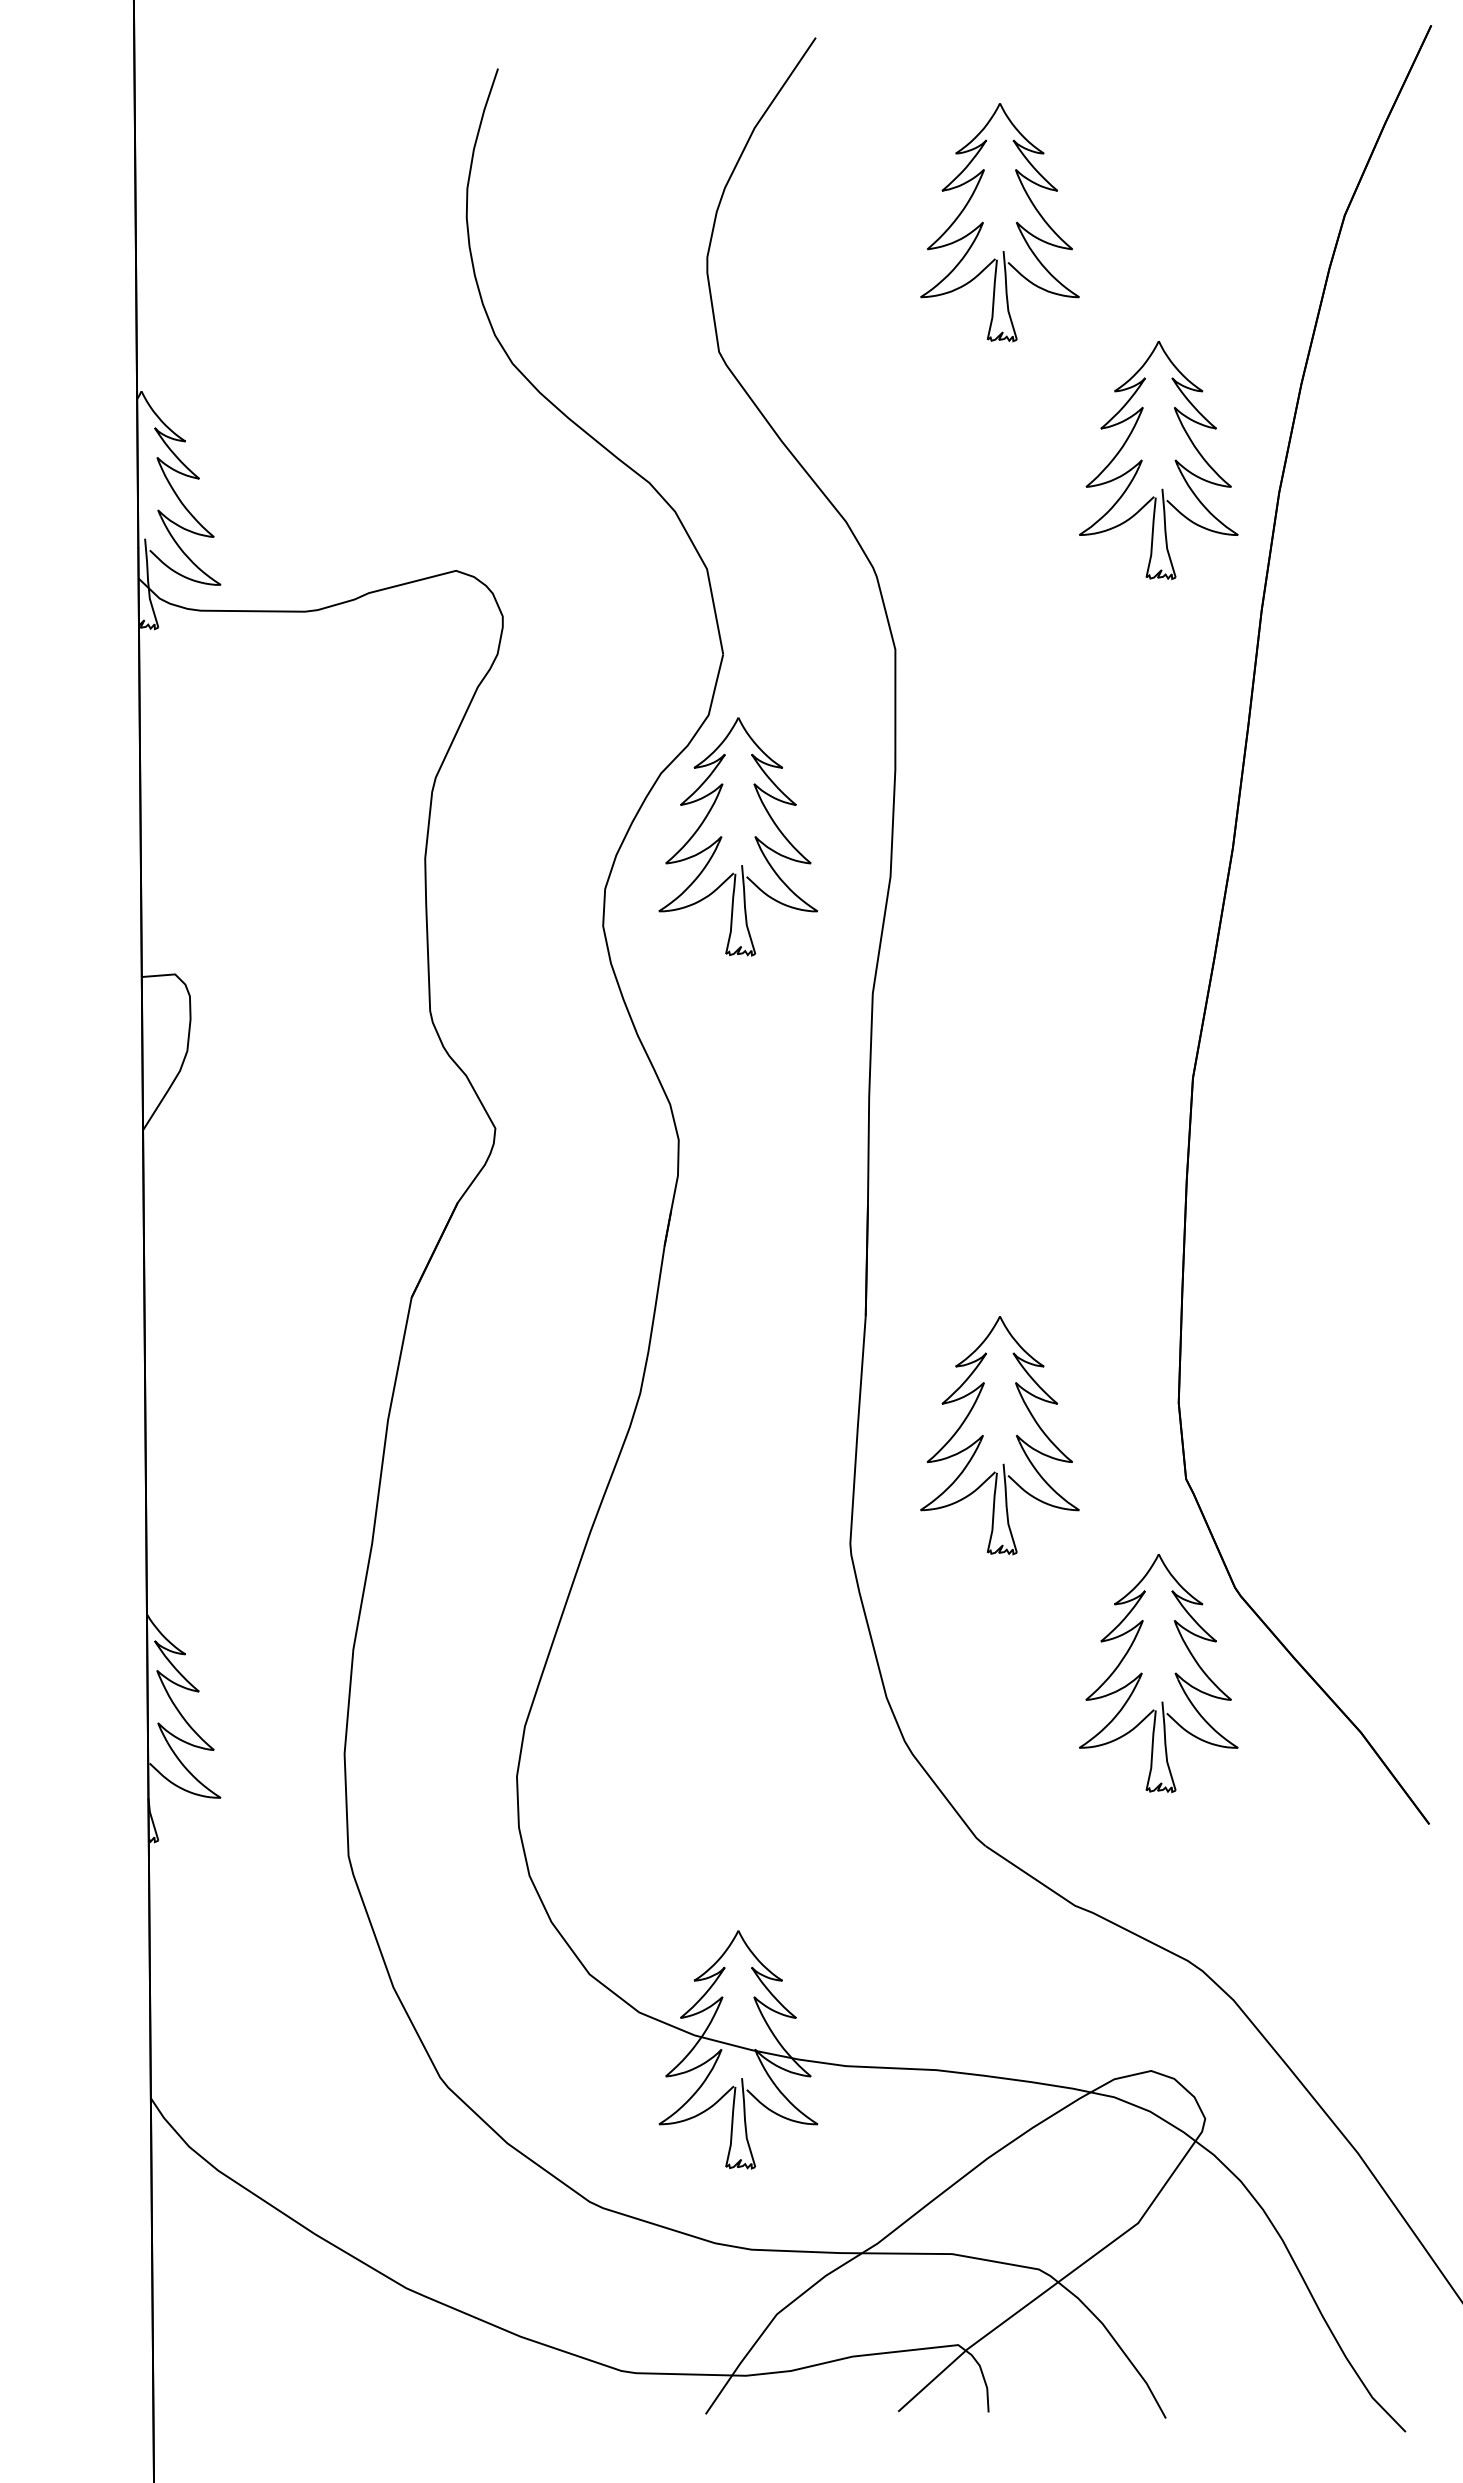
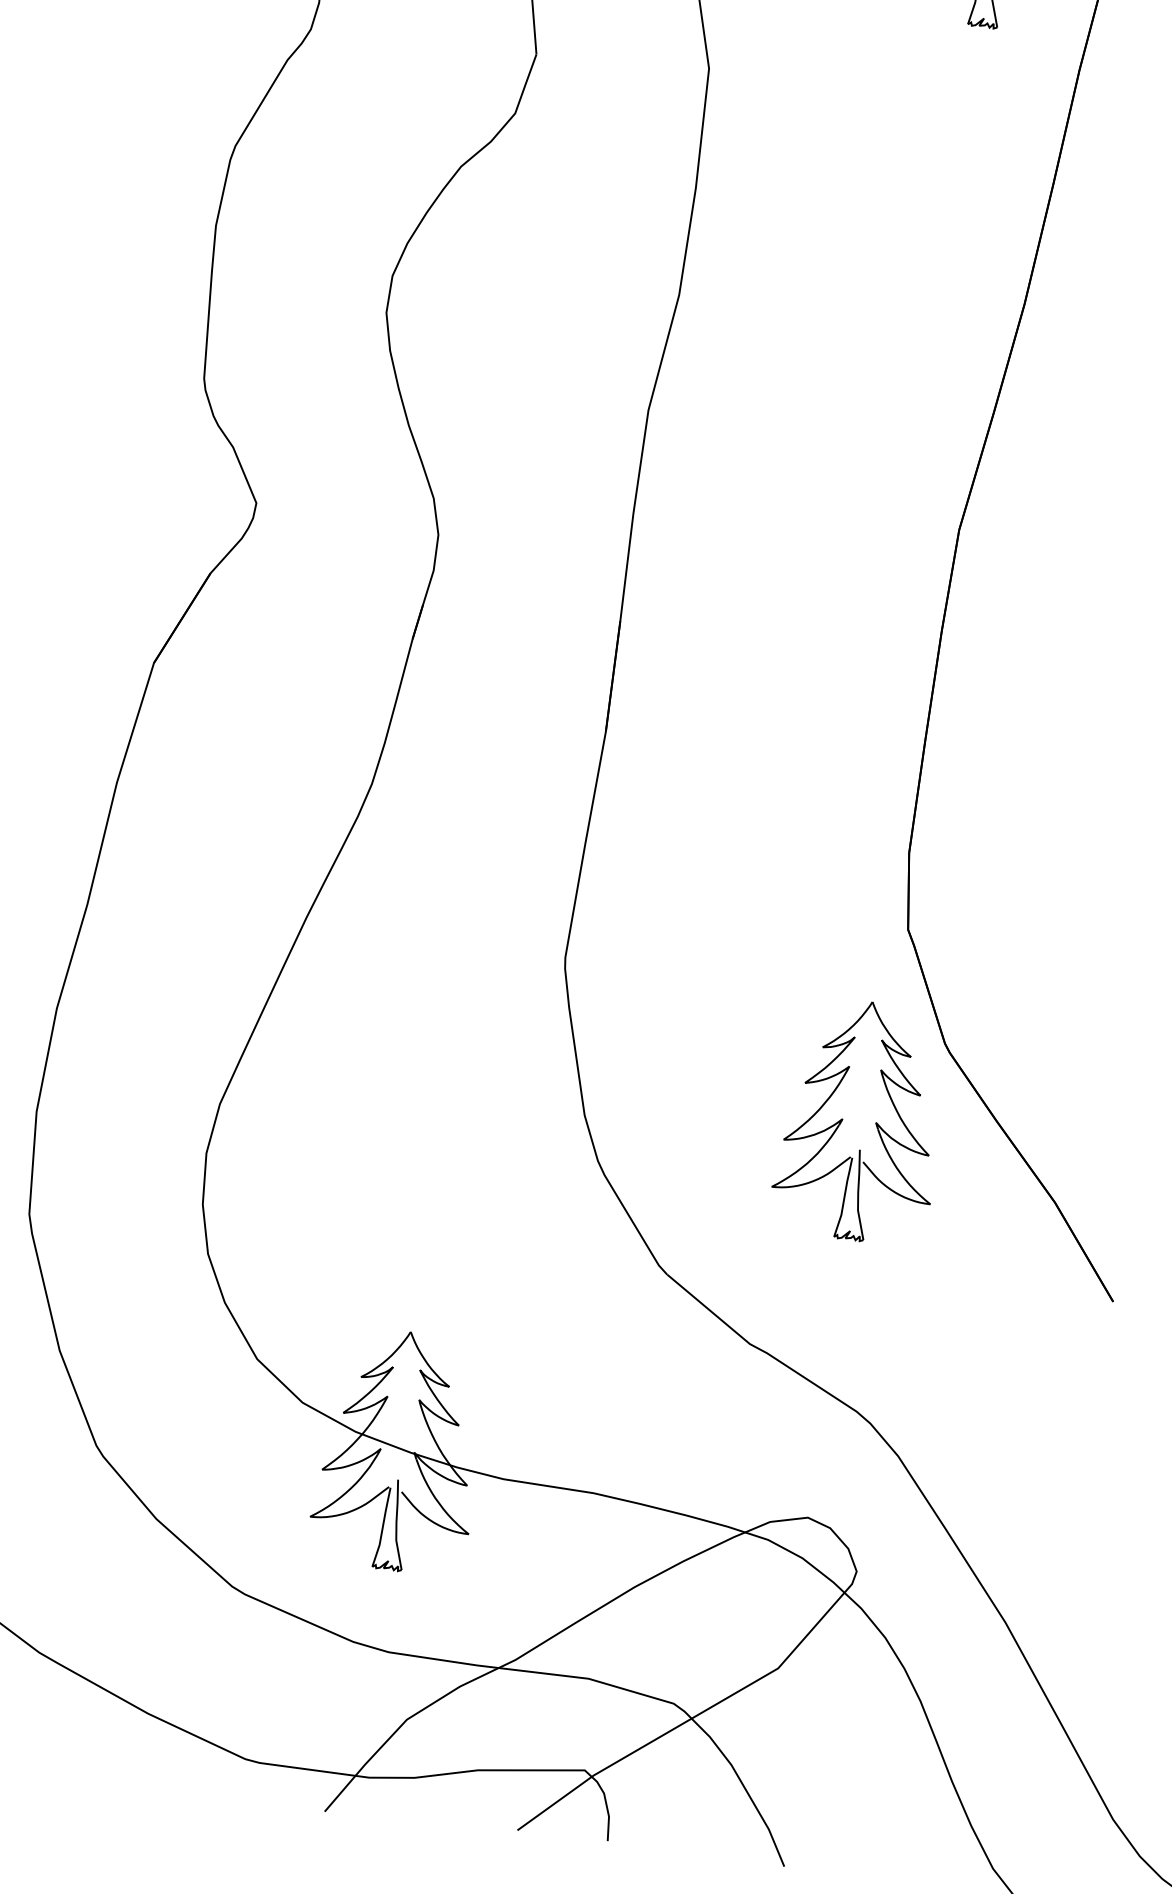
part: (722, 836) -> (515, 236), removed
part: (983, 1435) -> (710, 863), removed

